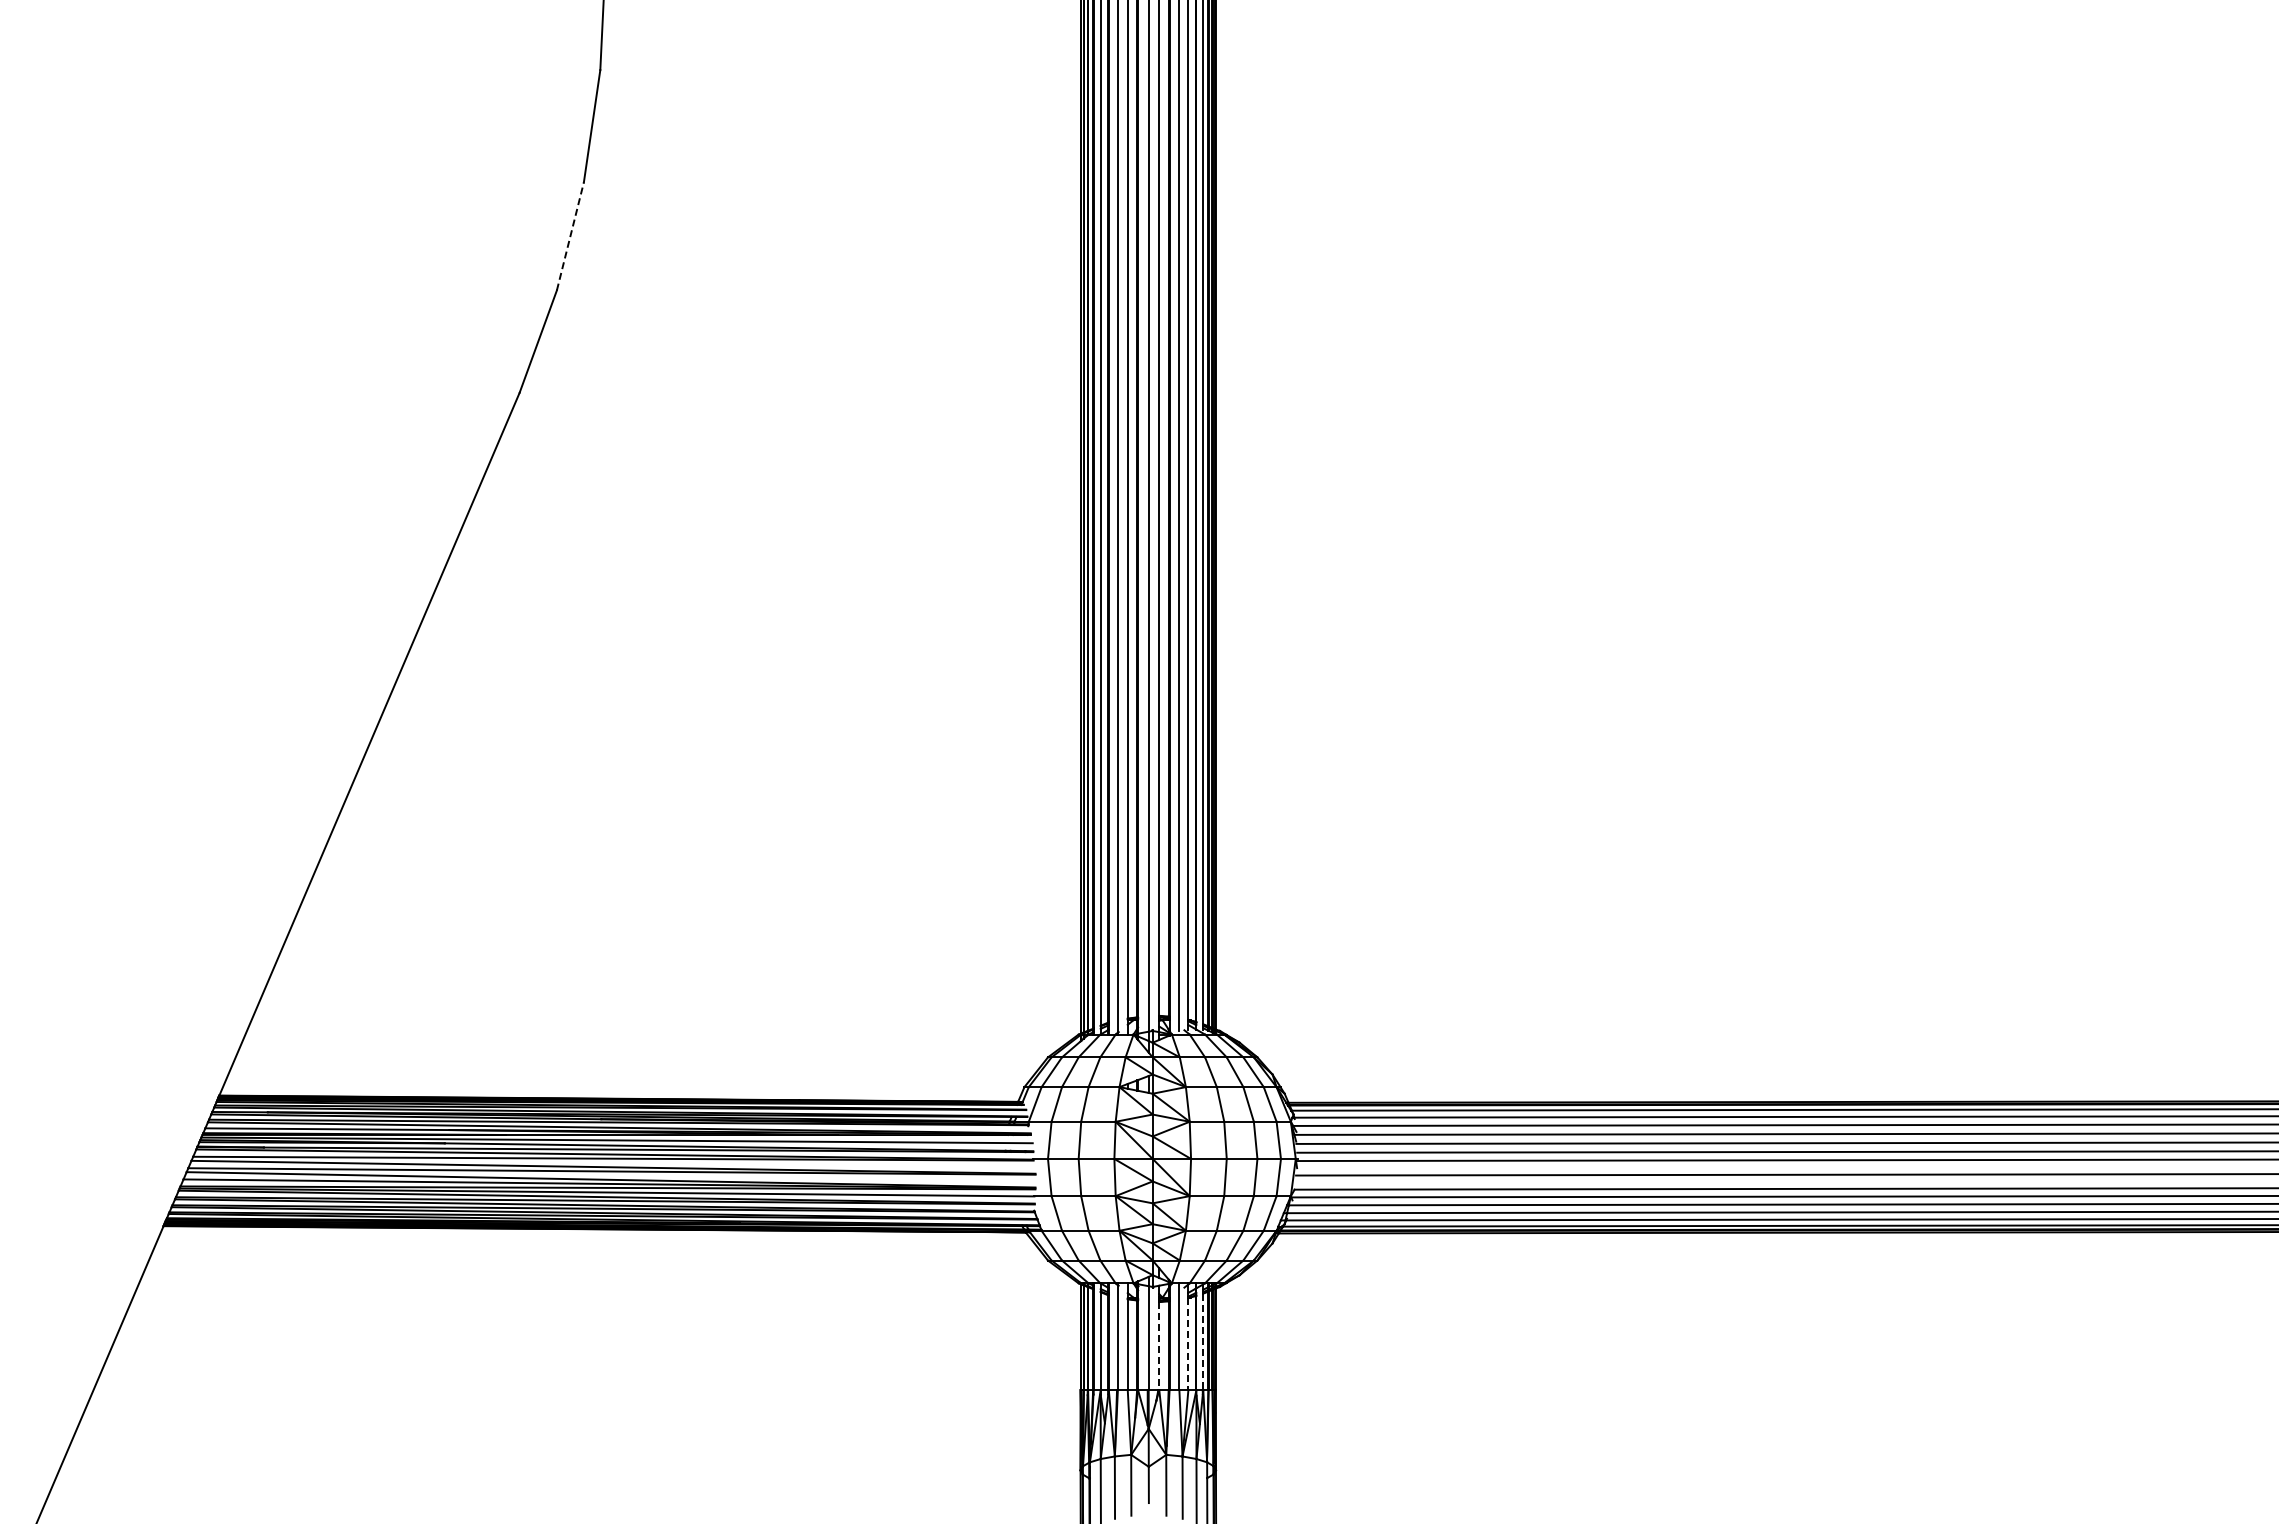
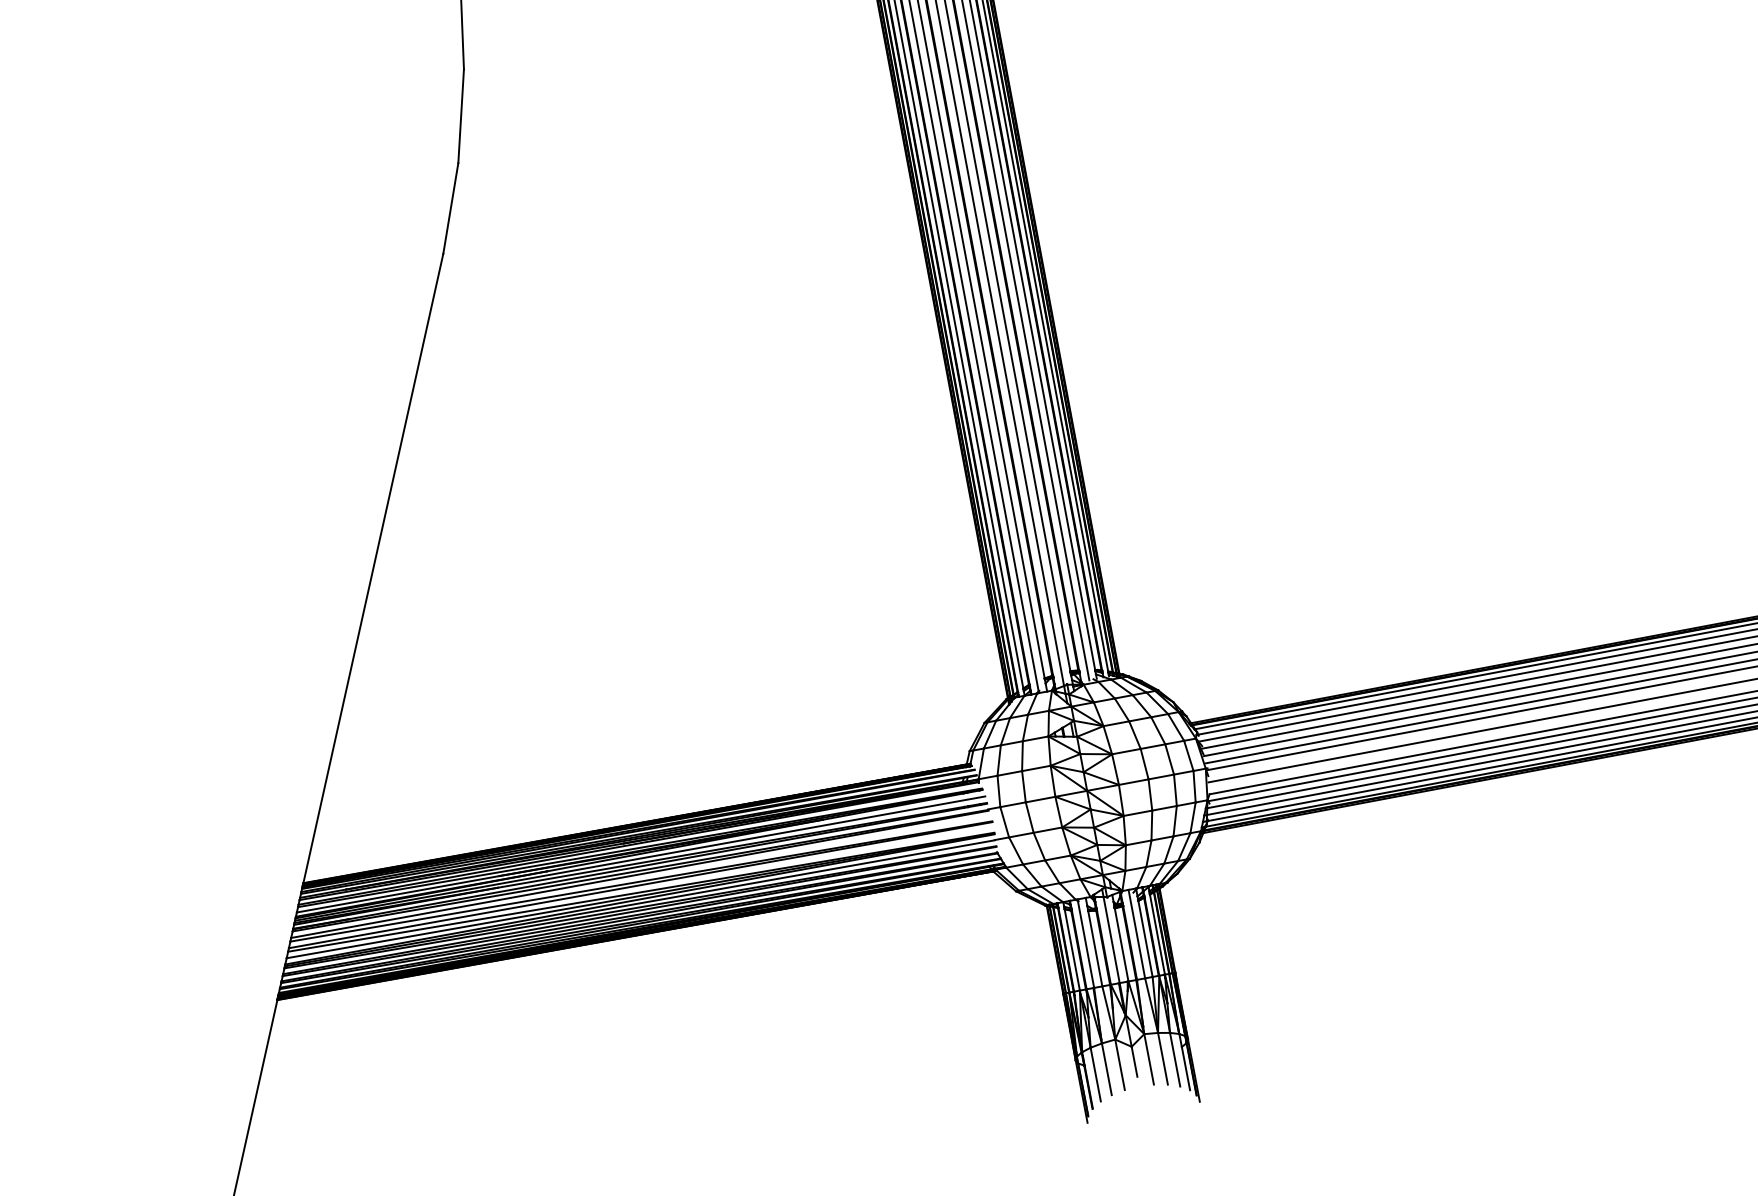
line: (570, 236) -> (461, 116), dashed -> solid
line: (1203, 1342) -> (1157, 935), dashed -> solid
line: (1188, 1344) -> (1145, 939), dashed -> solid
line: (1159, 1346) -> (1121, 945), dashed -> solid

